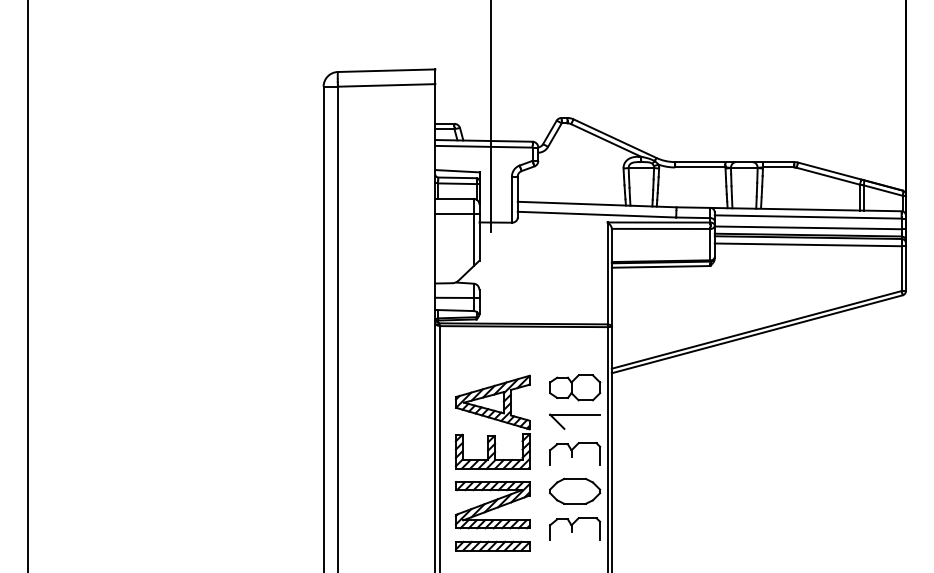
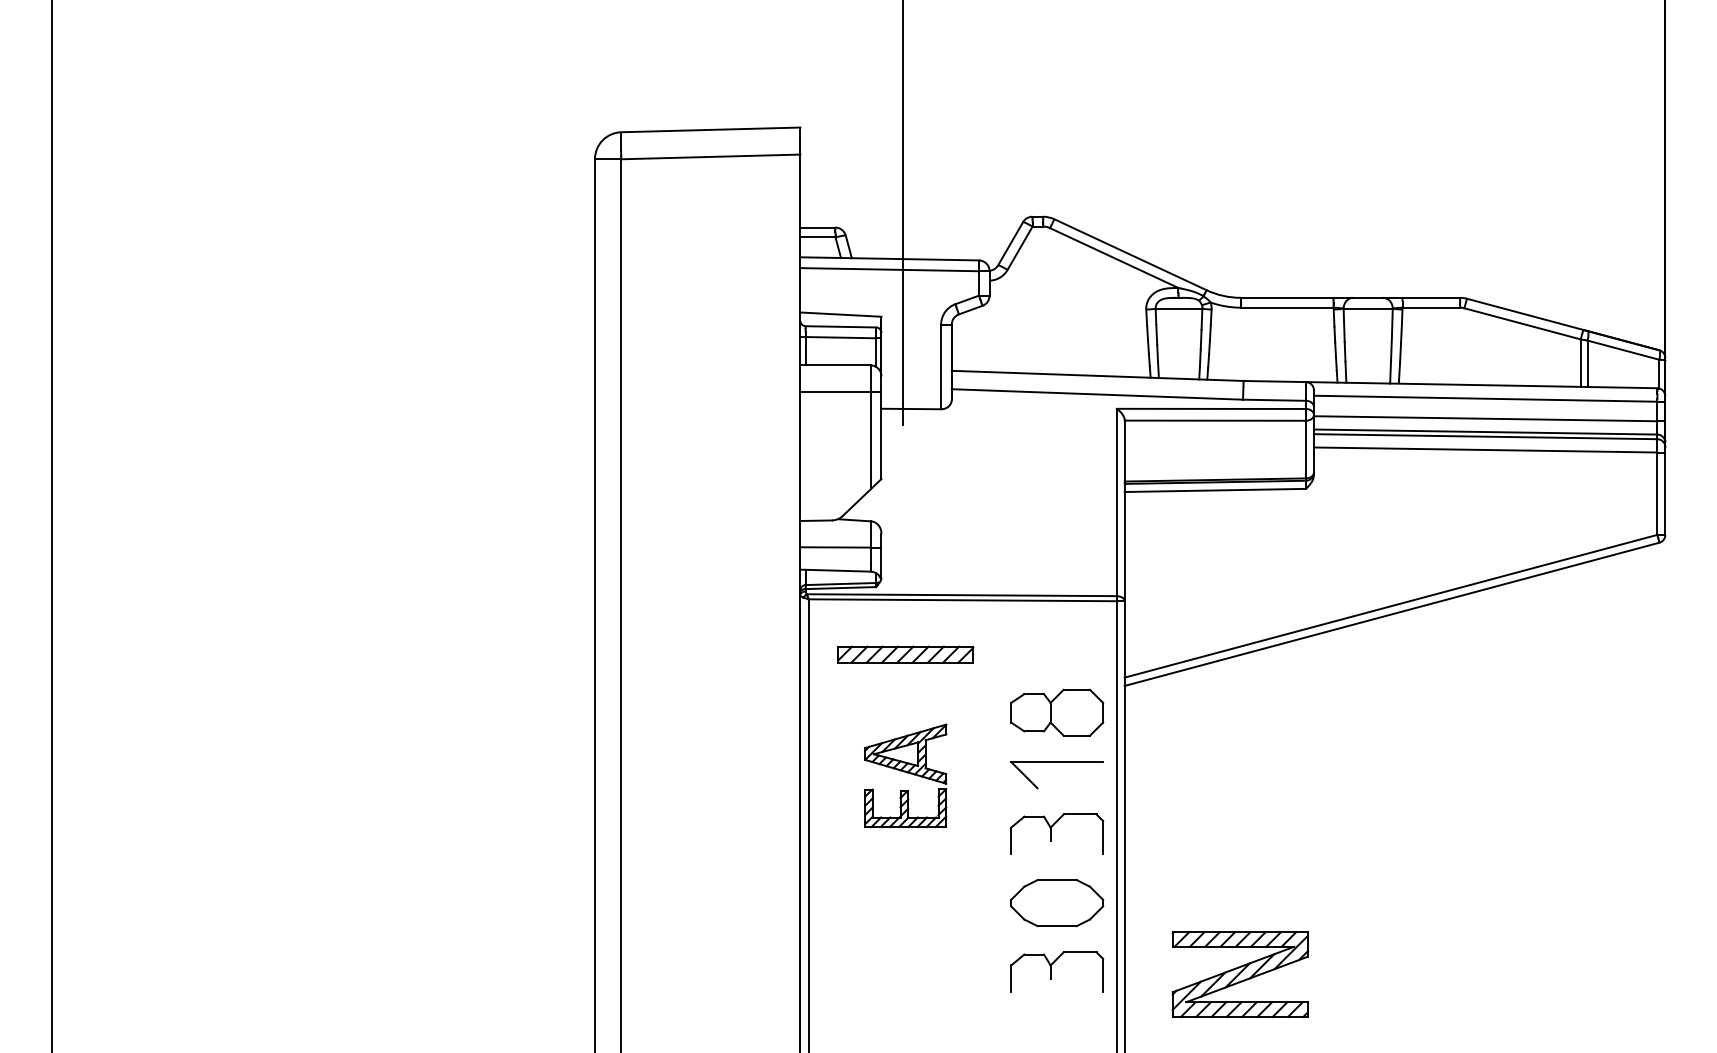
part: (492, 421) -> (905, 774), size x0.6
part: (492, 505) -> (1239, 974), moved
part: (492, 545) -> (905, 653), moved

